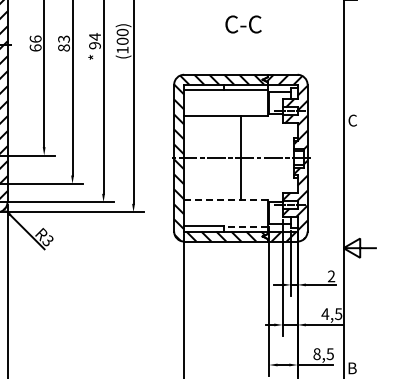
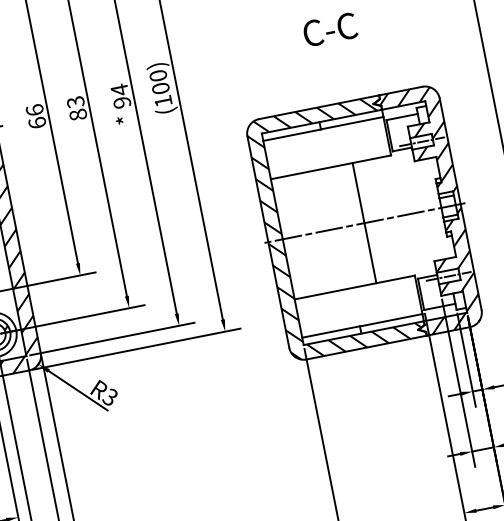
line: (225, 199) -> (354, 287), dashed -> solid
line: (245, 226) -> (390, 320), dashed -> solid

